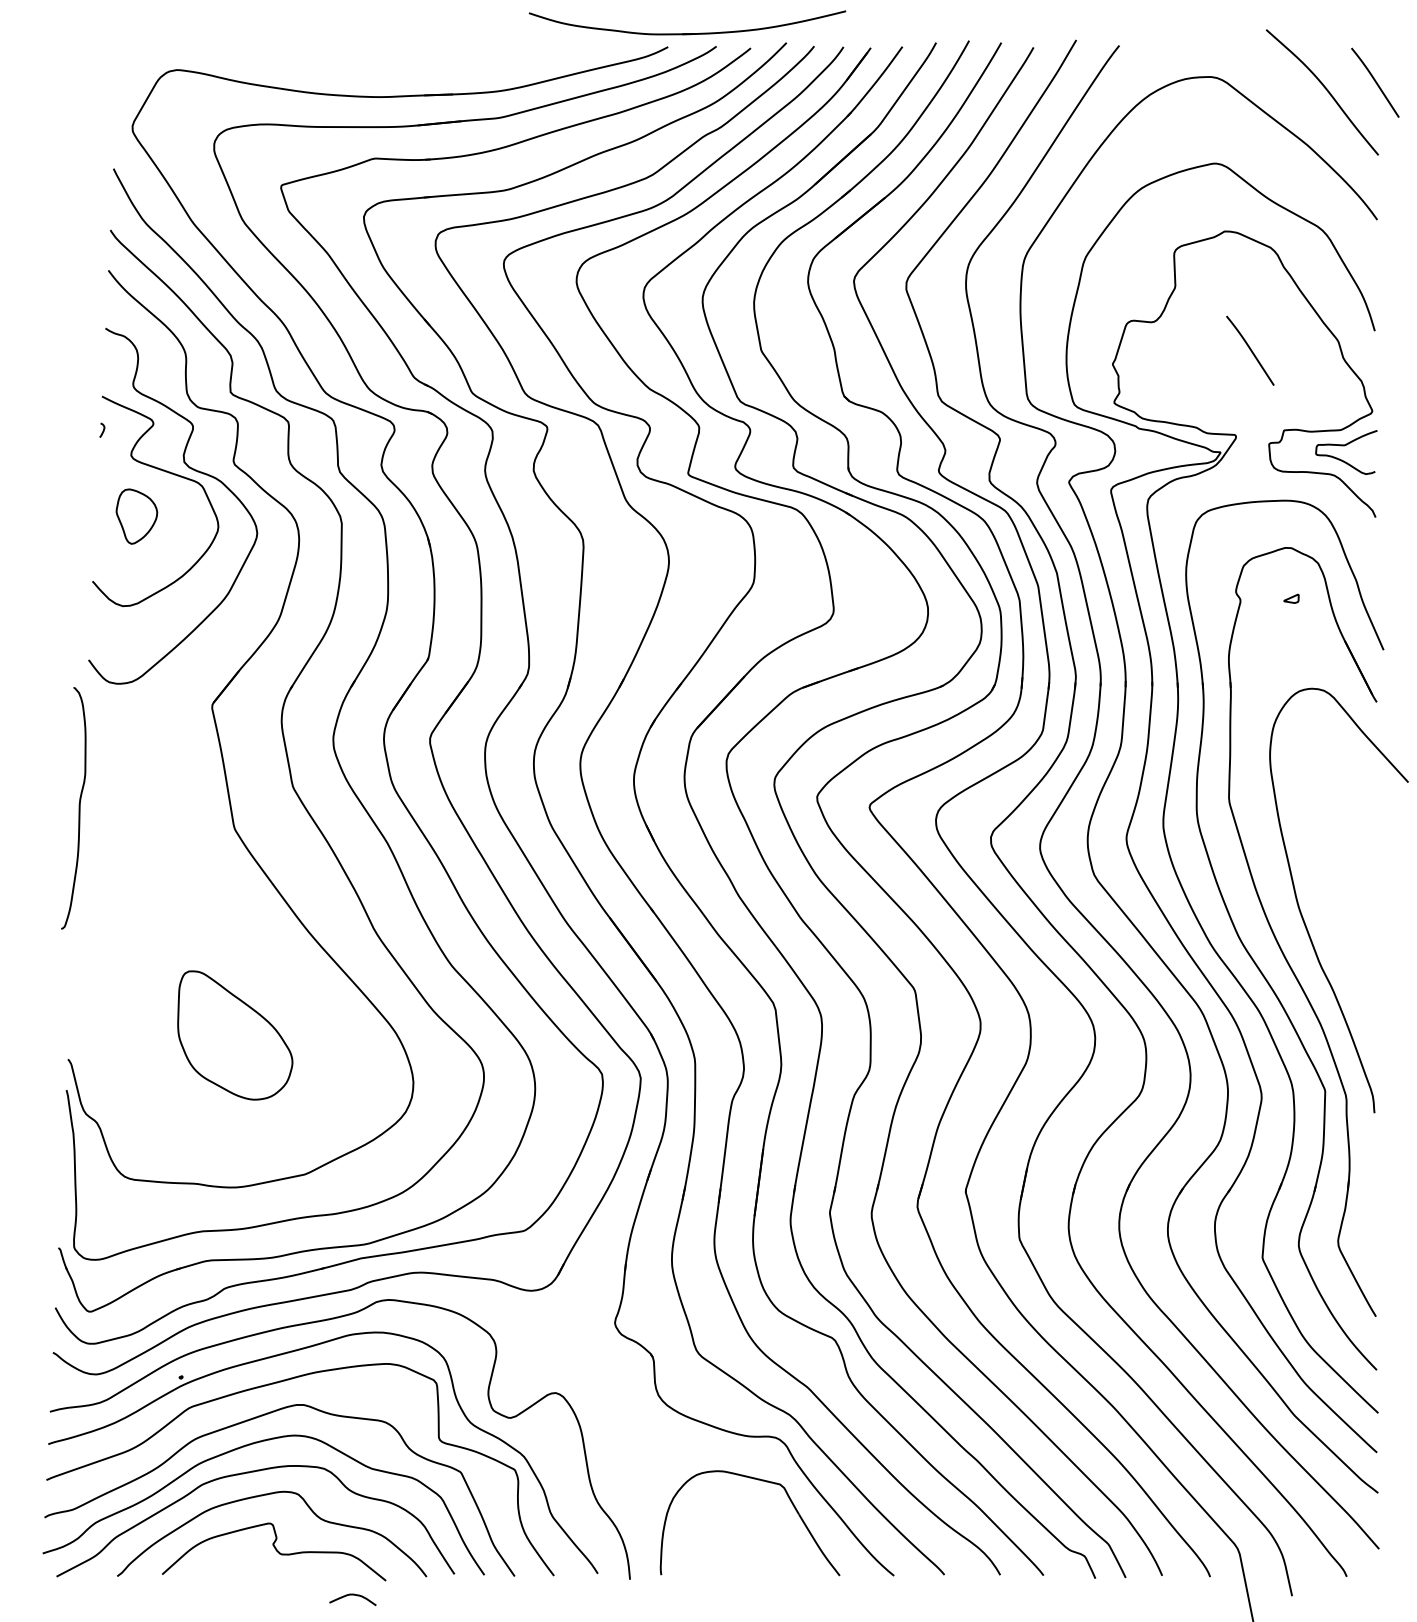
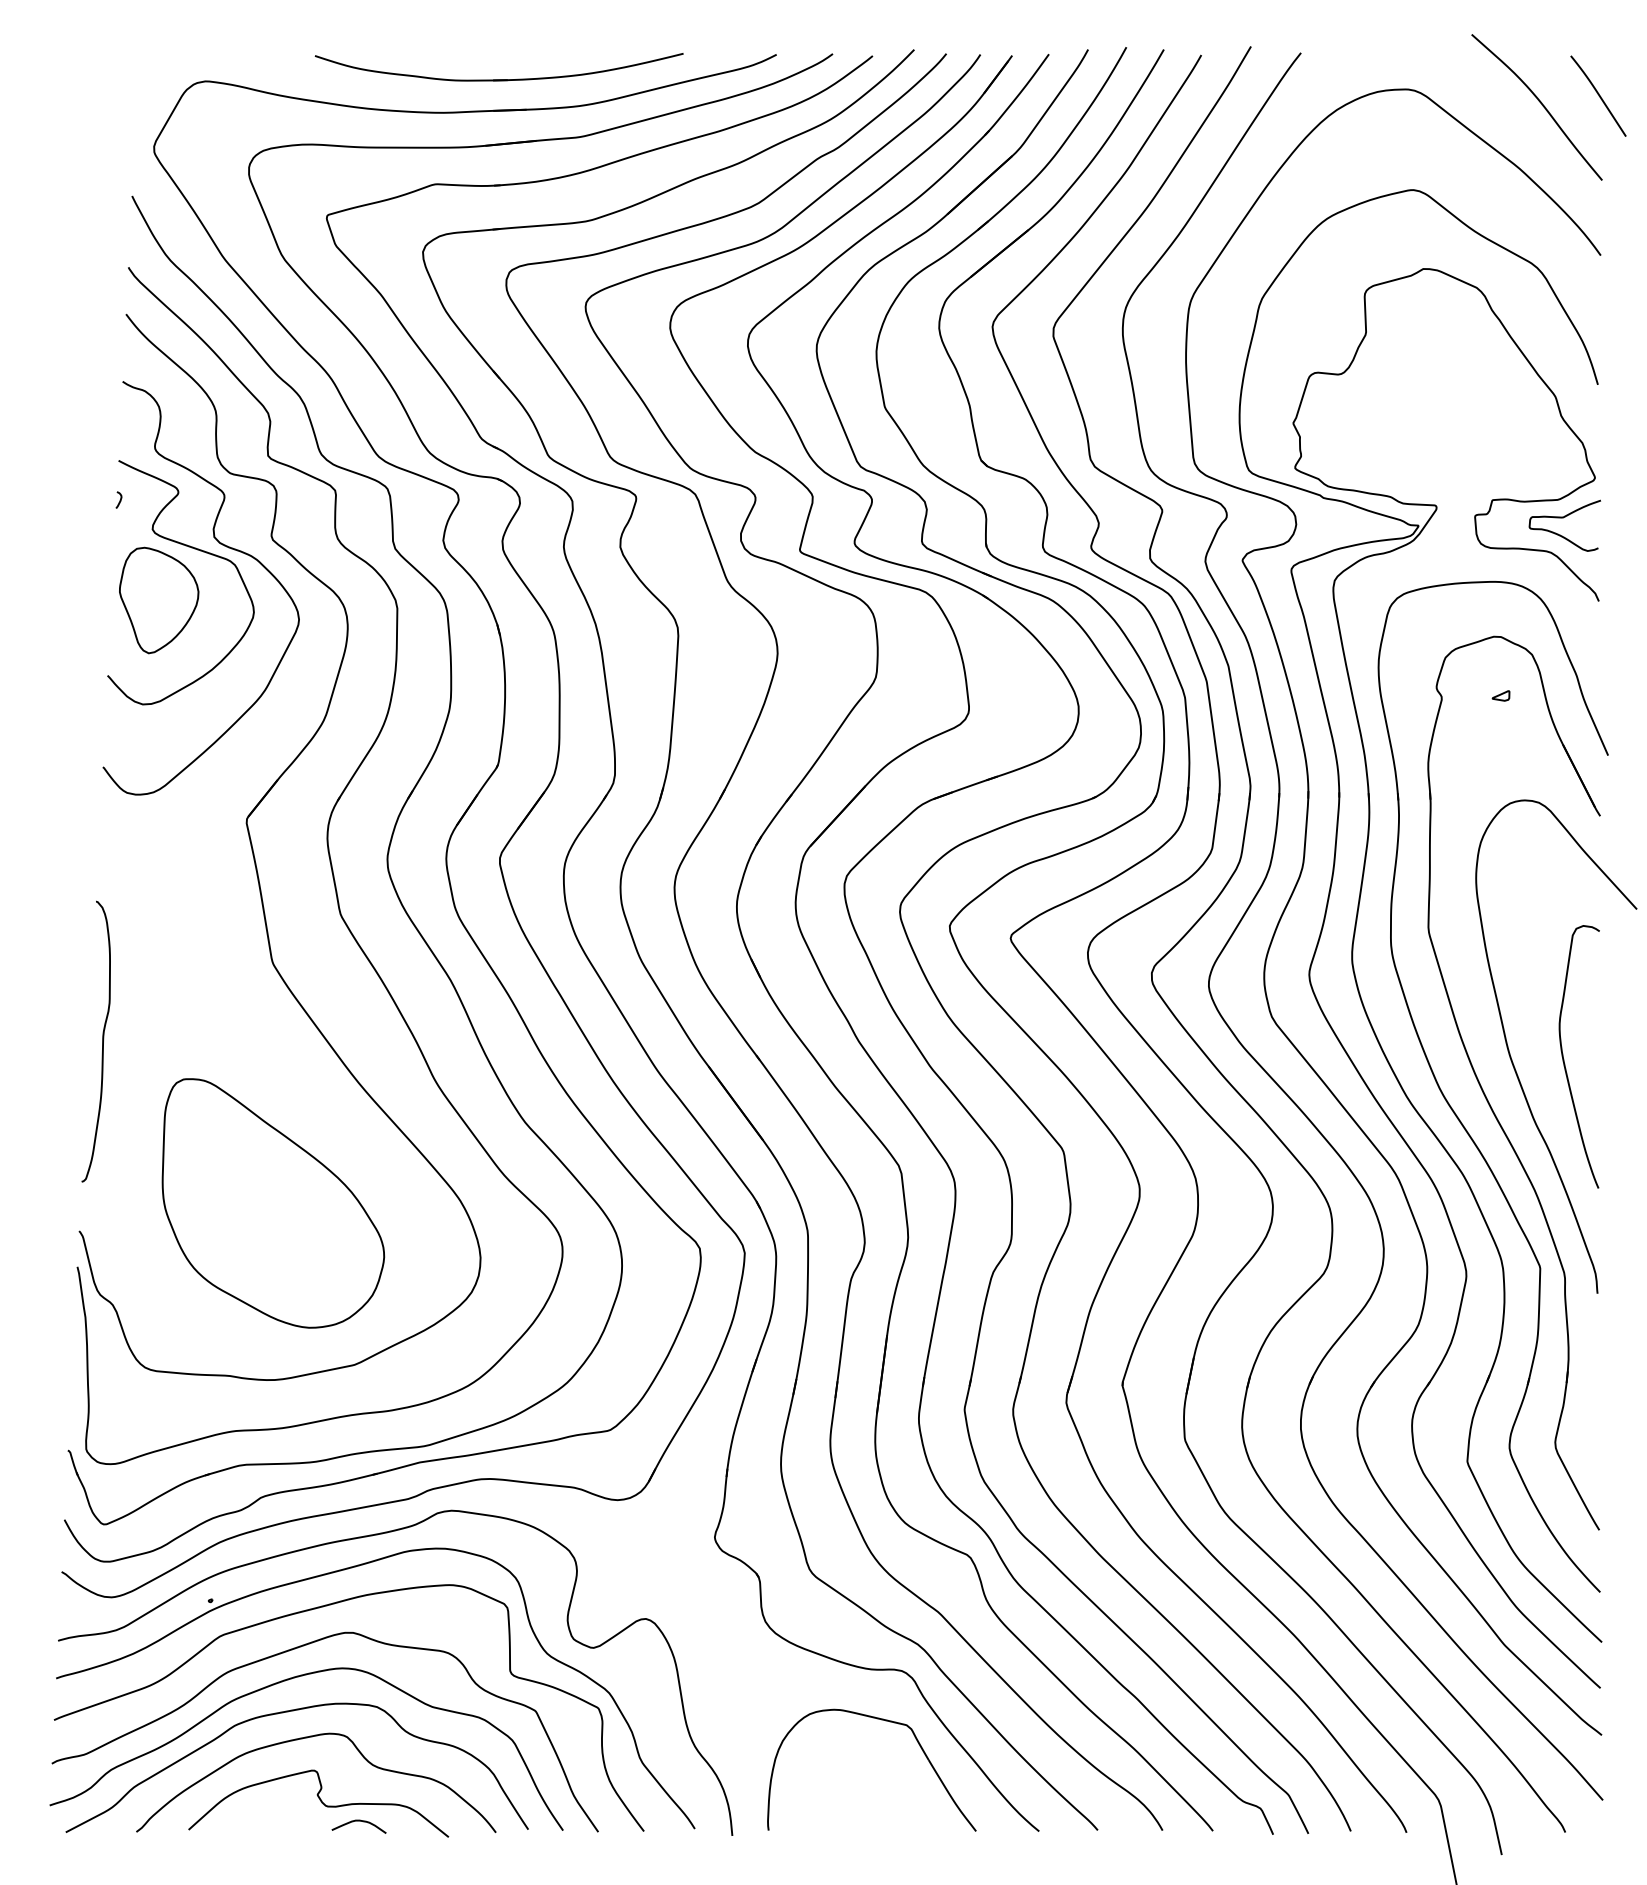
part: (687, 33) -> (499, 79), moved
curve: (1250, 350) -> (1453, 407), removed
part: (136, 516) -> (158, 600), size x1.67
curve: (78, 808) -> (101, 1041), moved
curve: (1346, 912) -> (1564, 1060), added
part: (235, 1035) -> (273, 1203), size x1.67
curve: (352, 1595) -> (358, 1821), moved

